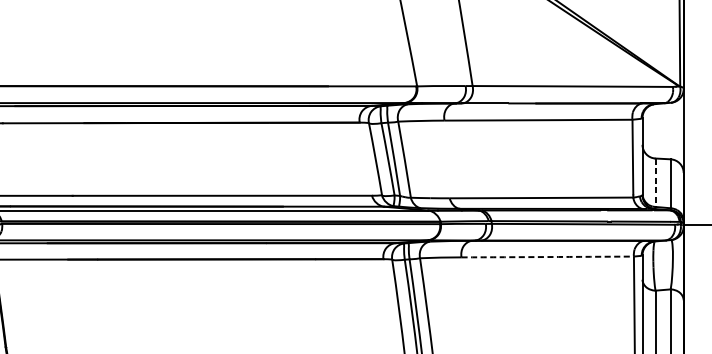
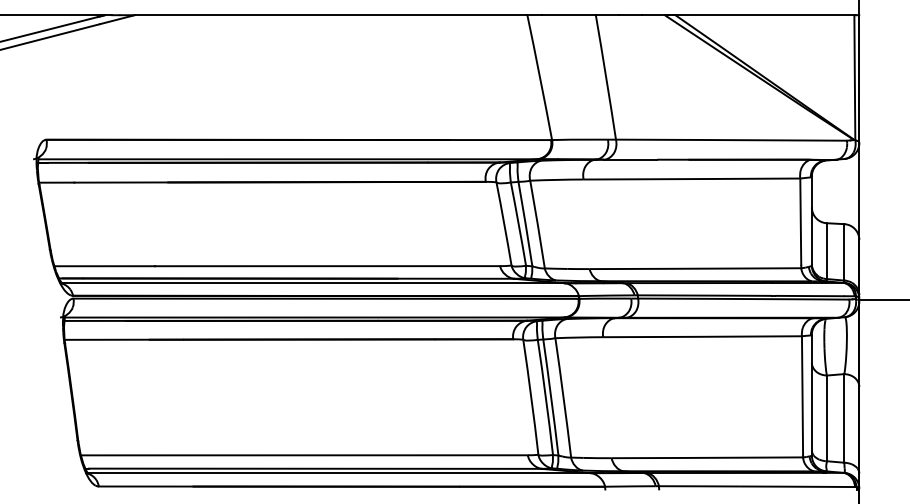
line: (655, 183) -> (826, 251), dashed -> solid
arc: (547, 256) -> (702, 336), dashed -> solid

